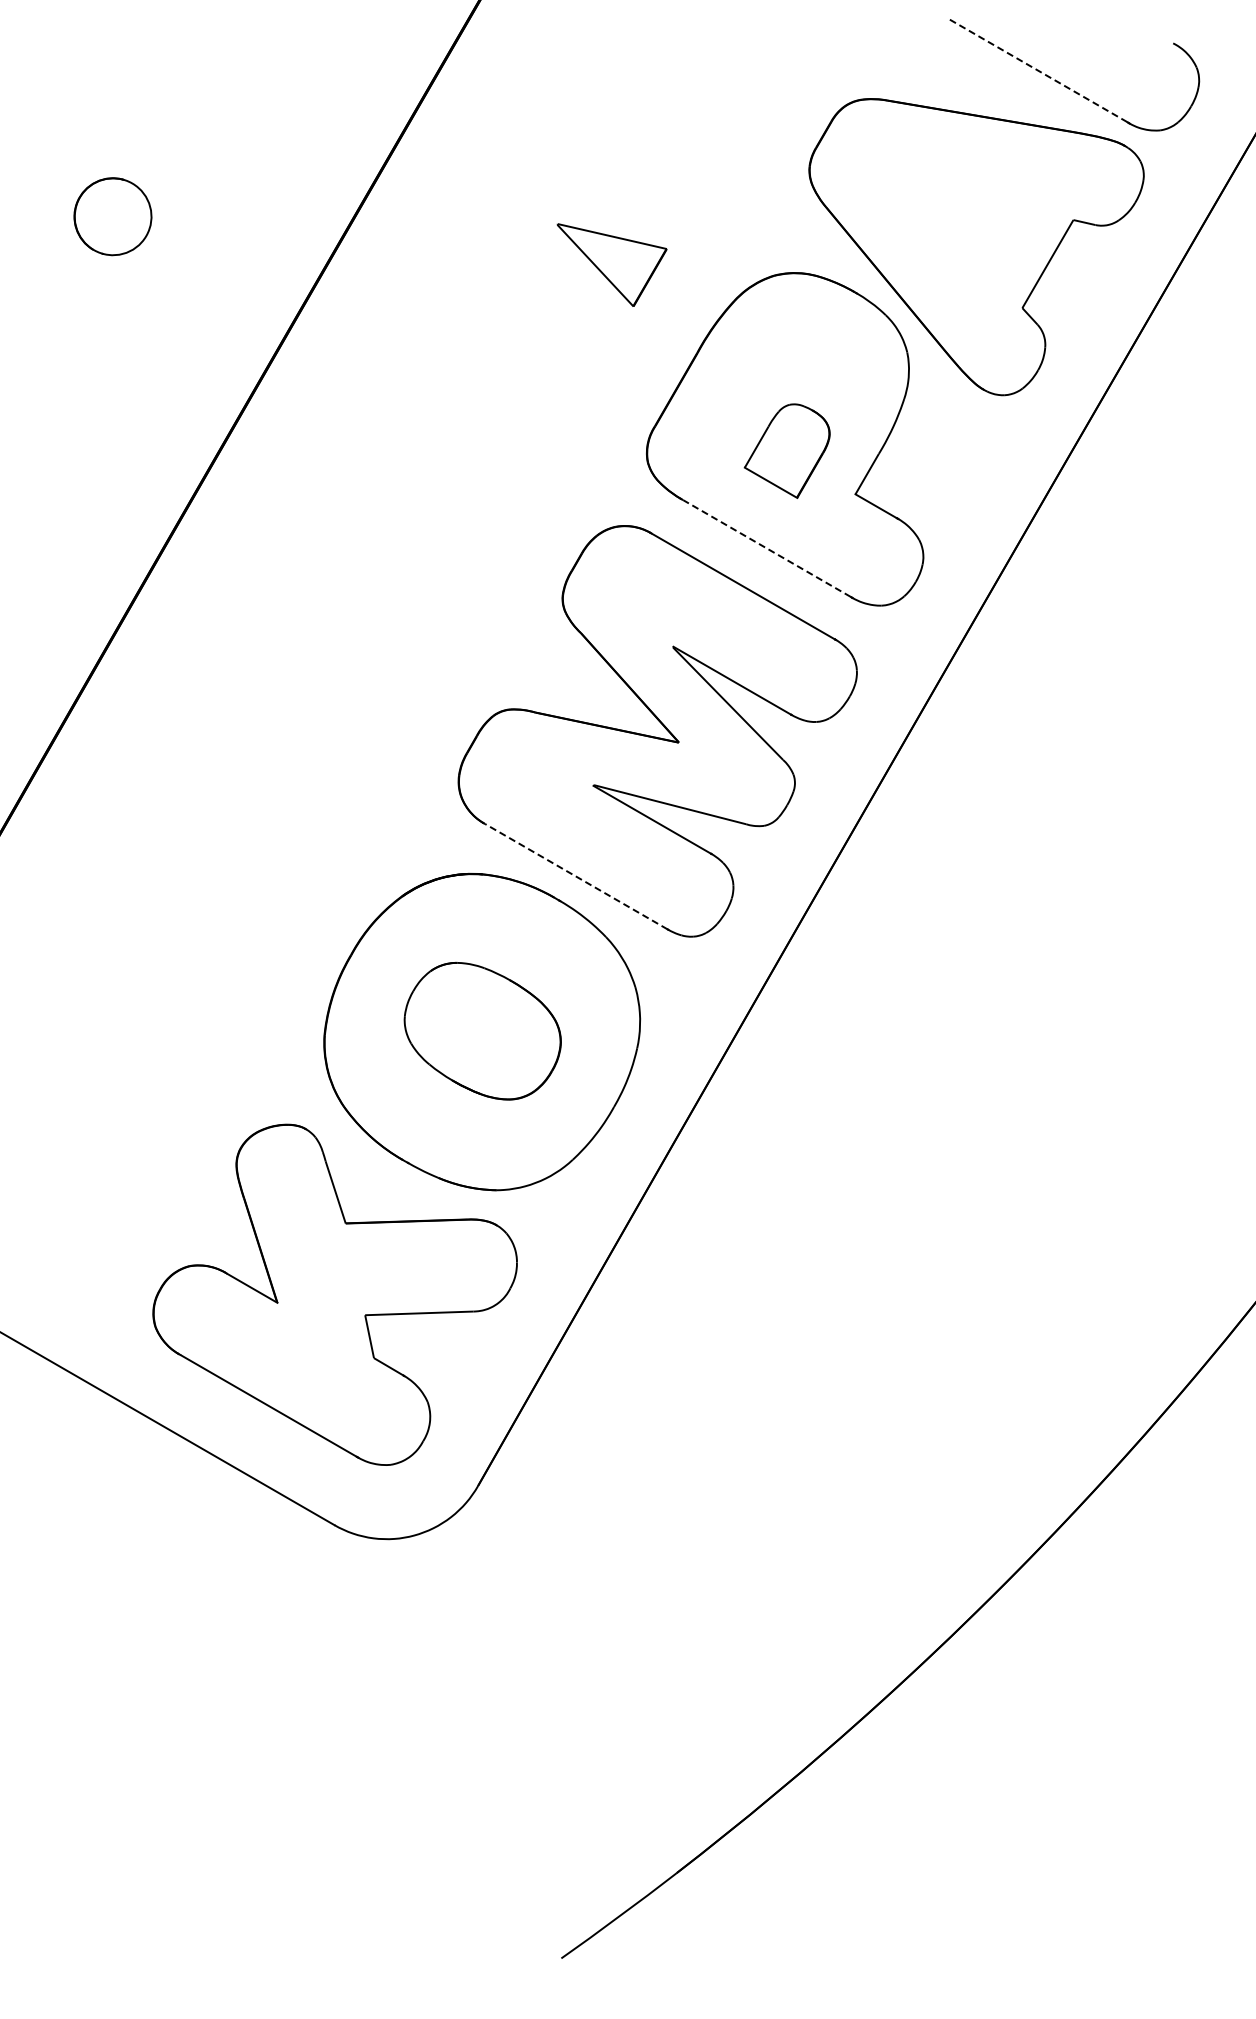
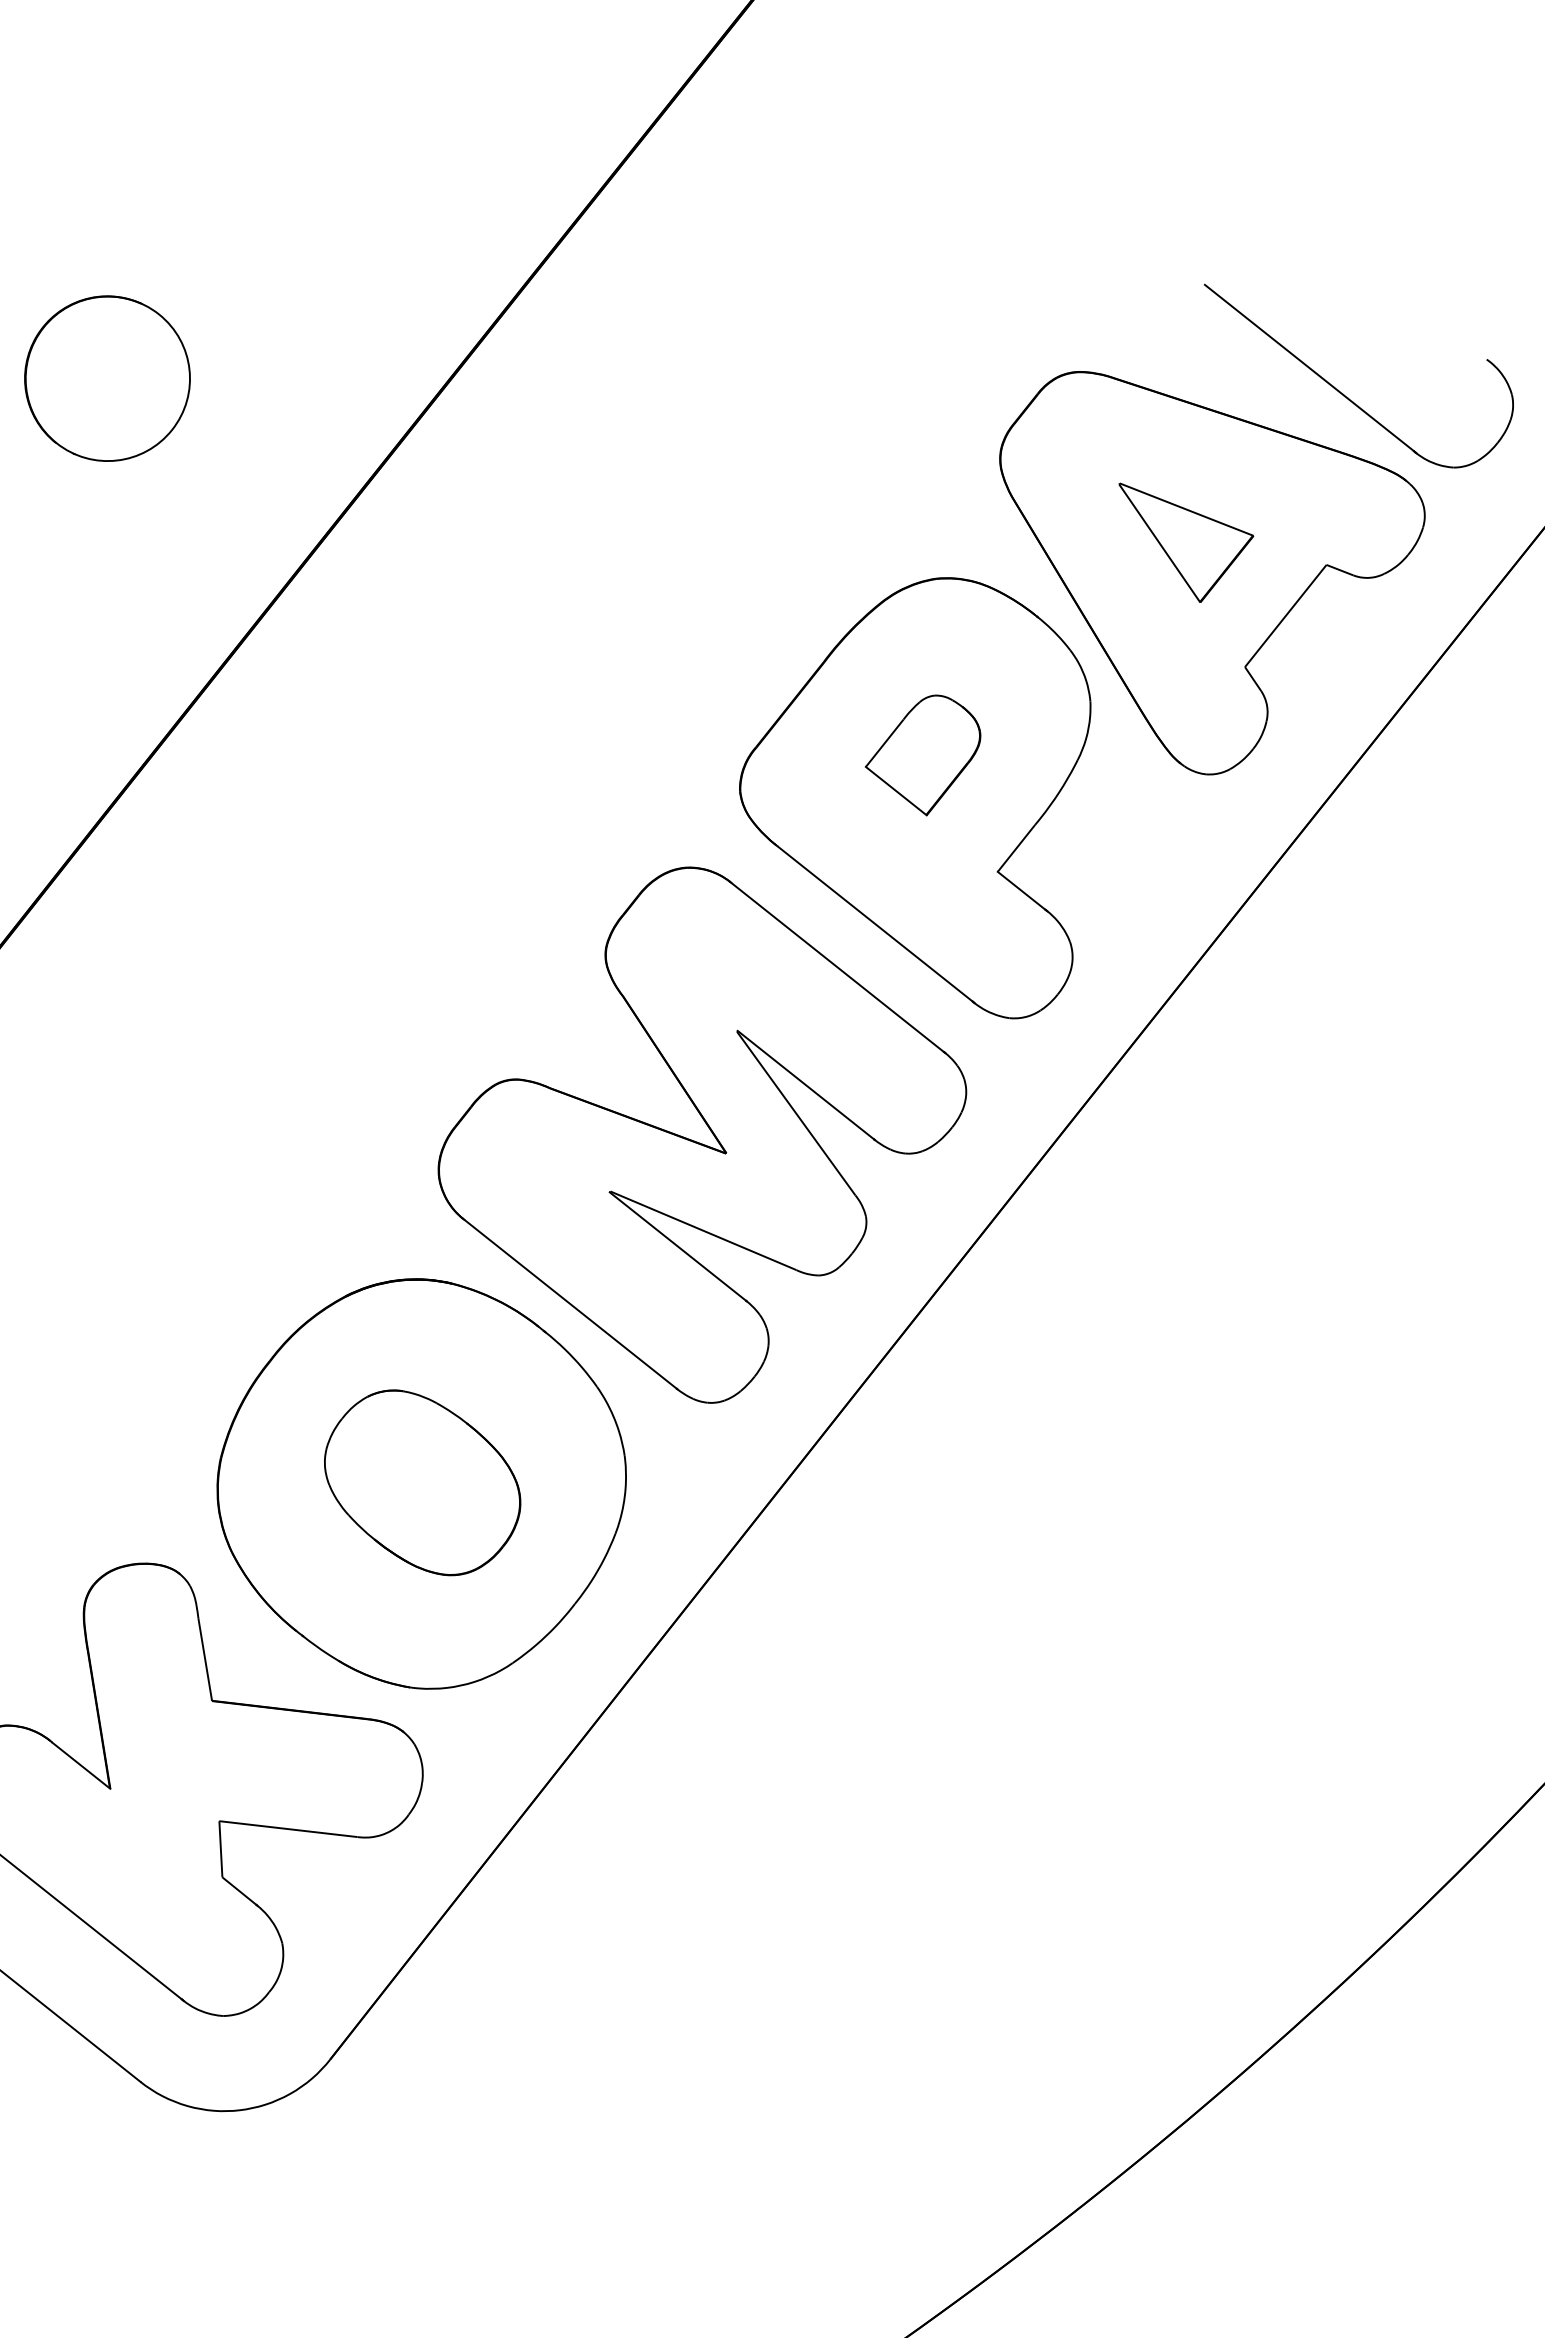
line: (1037, 70) -> (1309, 368), dashed -> solid
part: (112, 216) -> (107, 378), size x1.67
part: (611, 264) -> (1180, 544), moved
part: (786, 450) -> (922, 753), moved
line: (767, 548) -> (875, 923), dashed -> solid
line: (575, 876) -> (569, 1303), dashed -> solid

